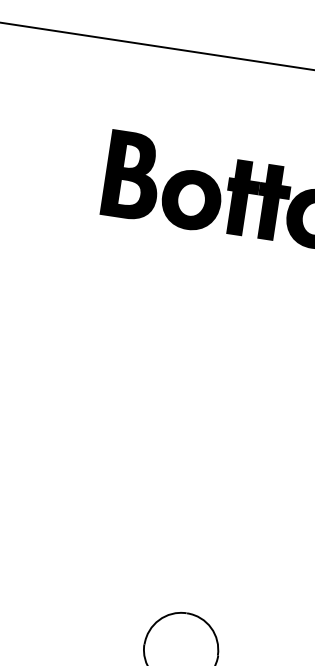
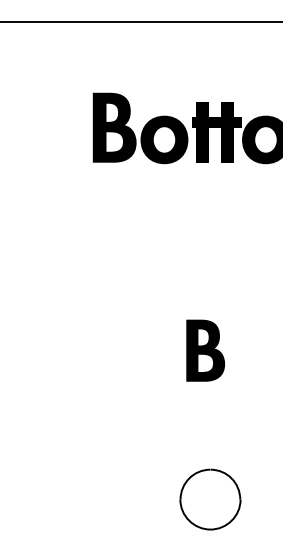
part: (202, 466) -> (205, 350), added

